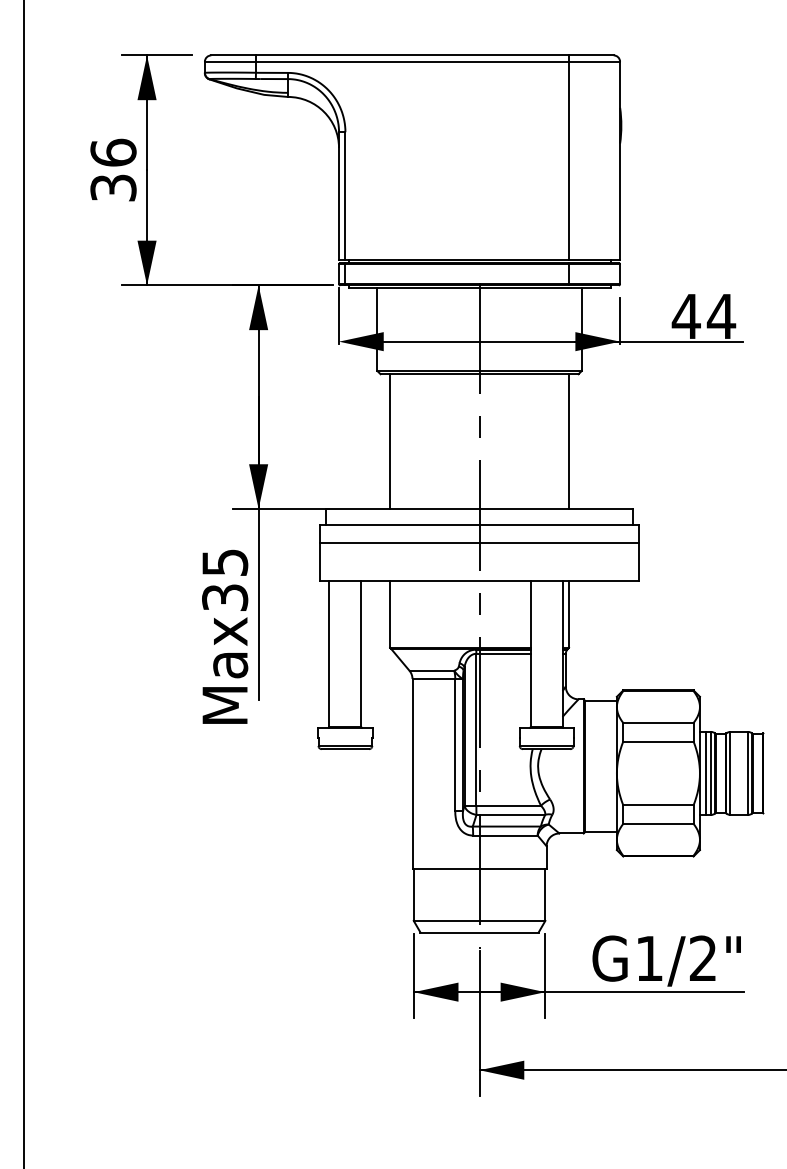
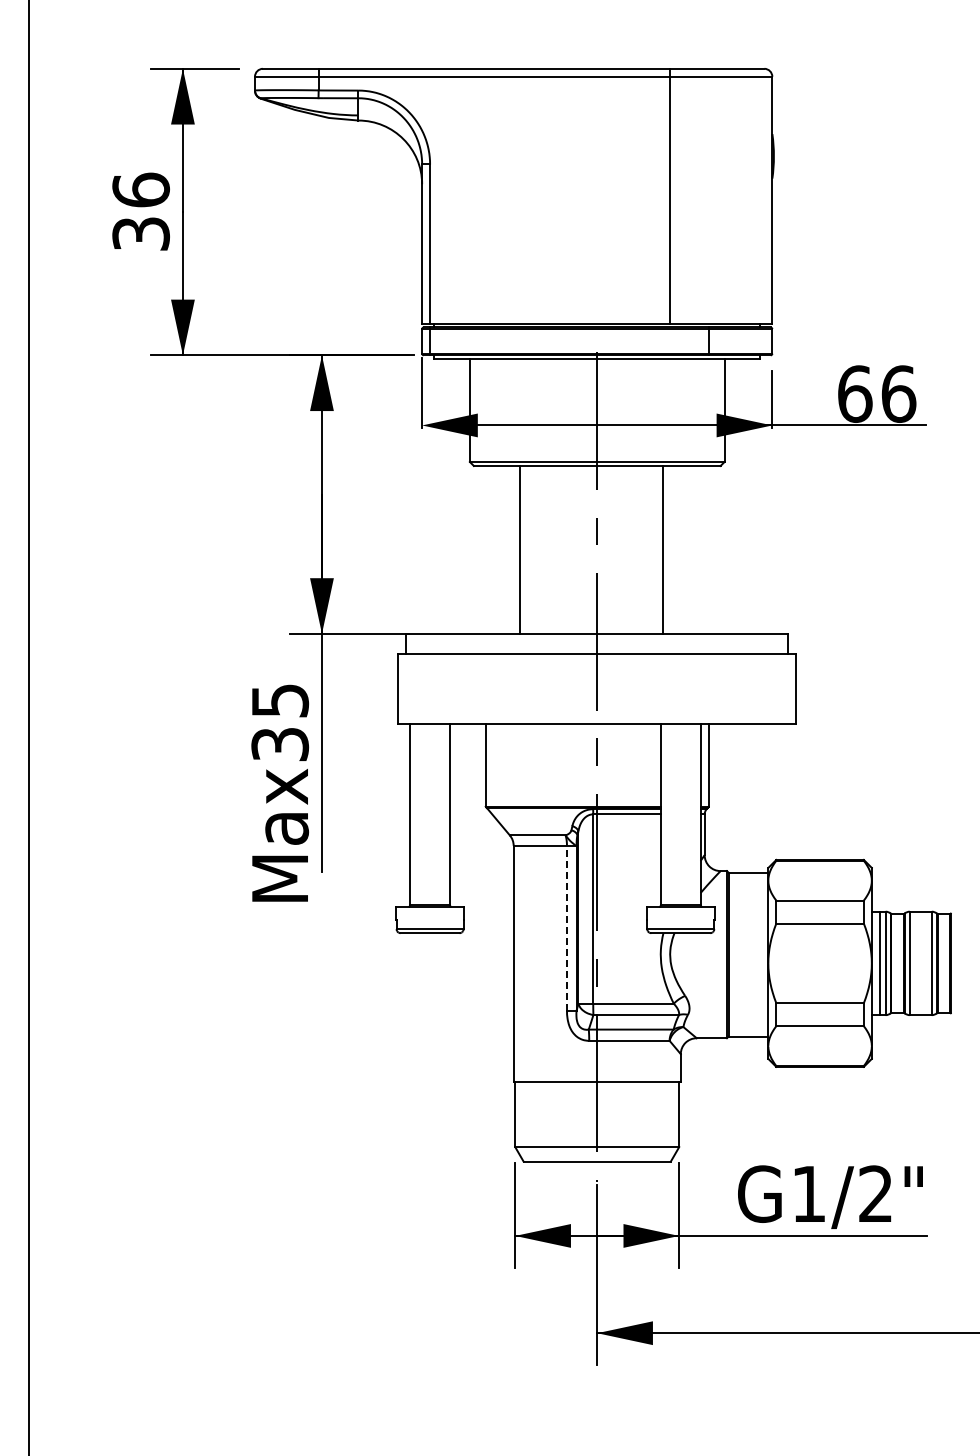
line: (568, 157) -> (669, 195), moved
text: (703, 316) -> (876, 393), 44 -> 66
line: (389, 441) -> (519, 549), moved
line: (568, 441) -> (662, 549), moved
line: (479, 543) -> (597, 676), removed
line: (454, 744) -> (566, 927), solid -> dashed

